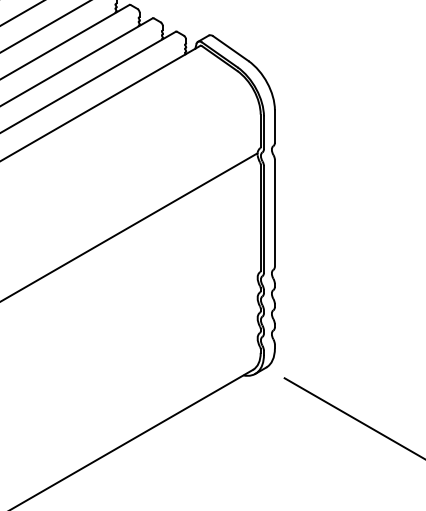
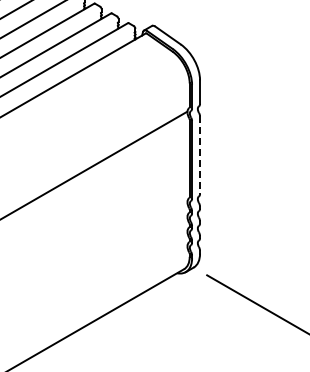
line: (275, 213) -> (200, 155), solid -> dashed

